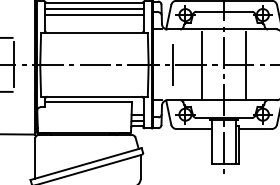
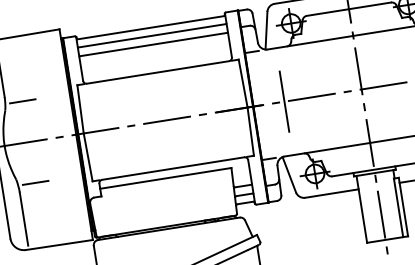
line: (13, 64) -> (43, 139), removed
line: (202, 64) -> (328, 94), removed
line: (246, 64) -> (395, 83), removed

